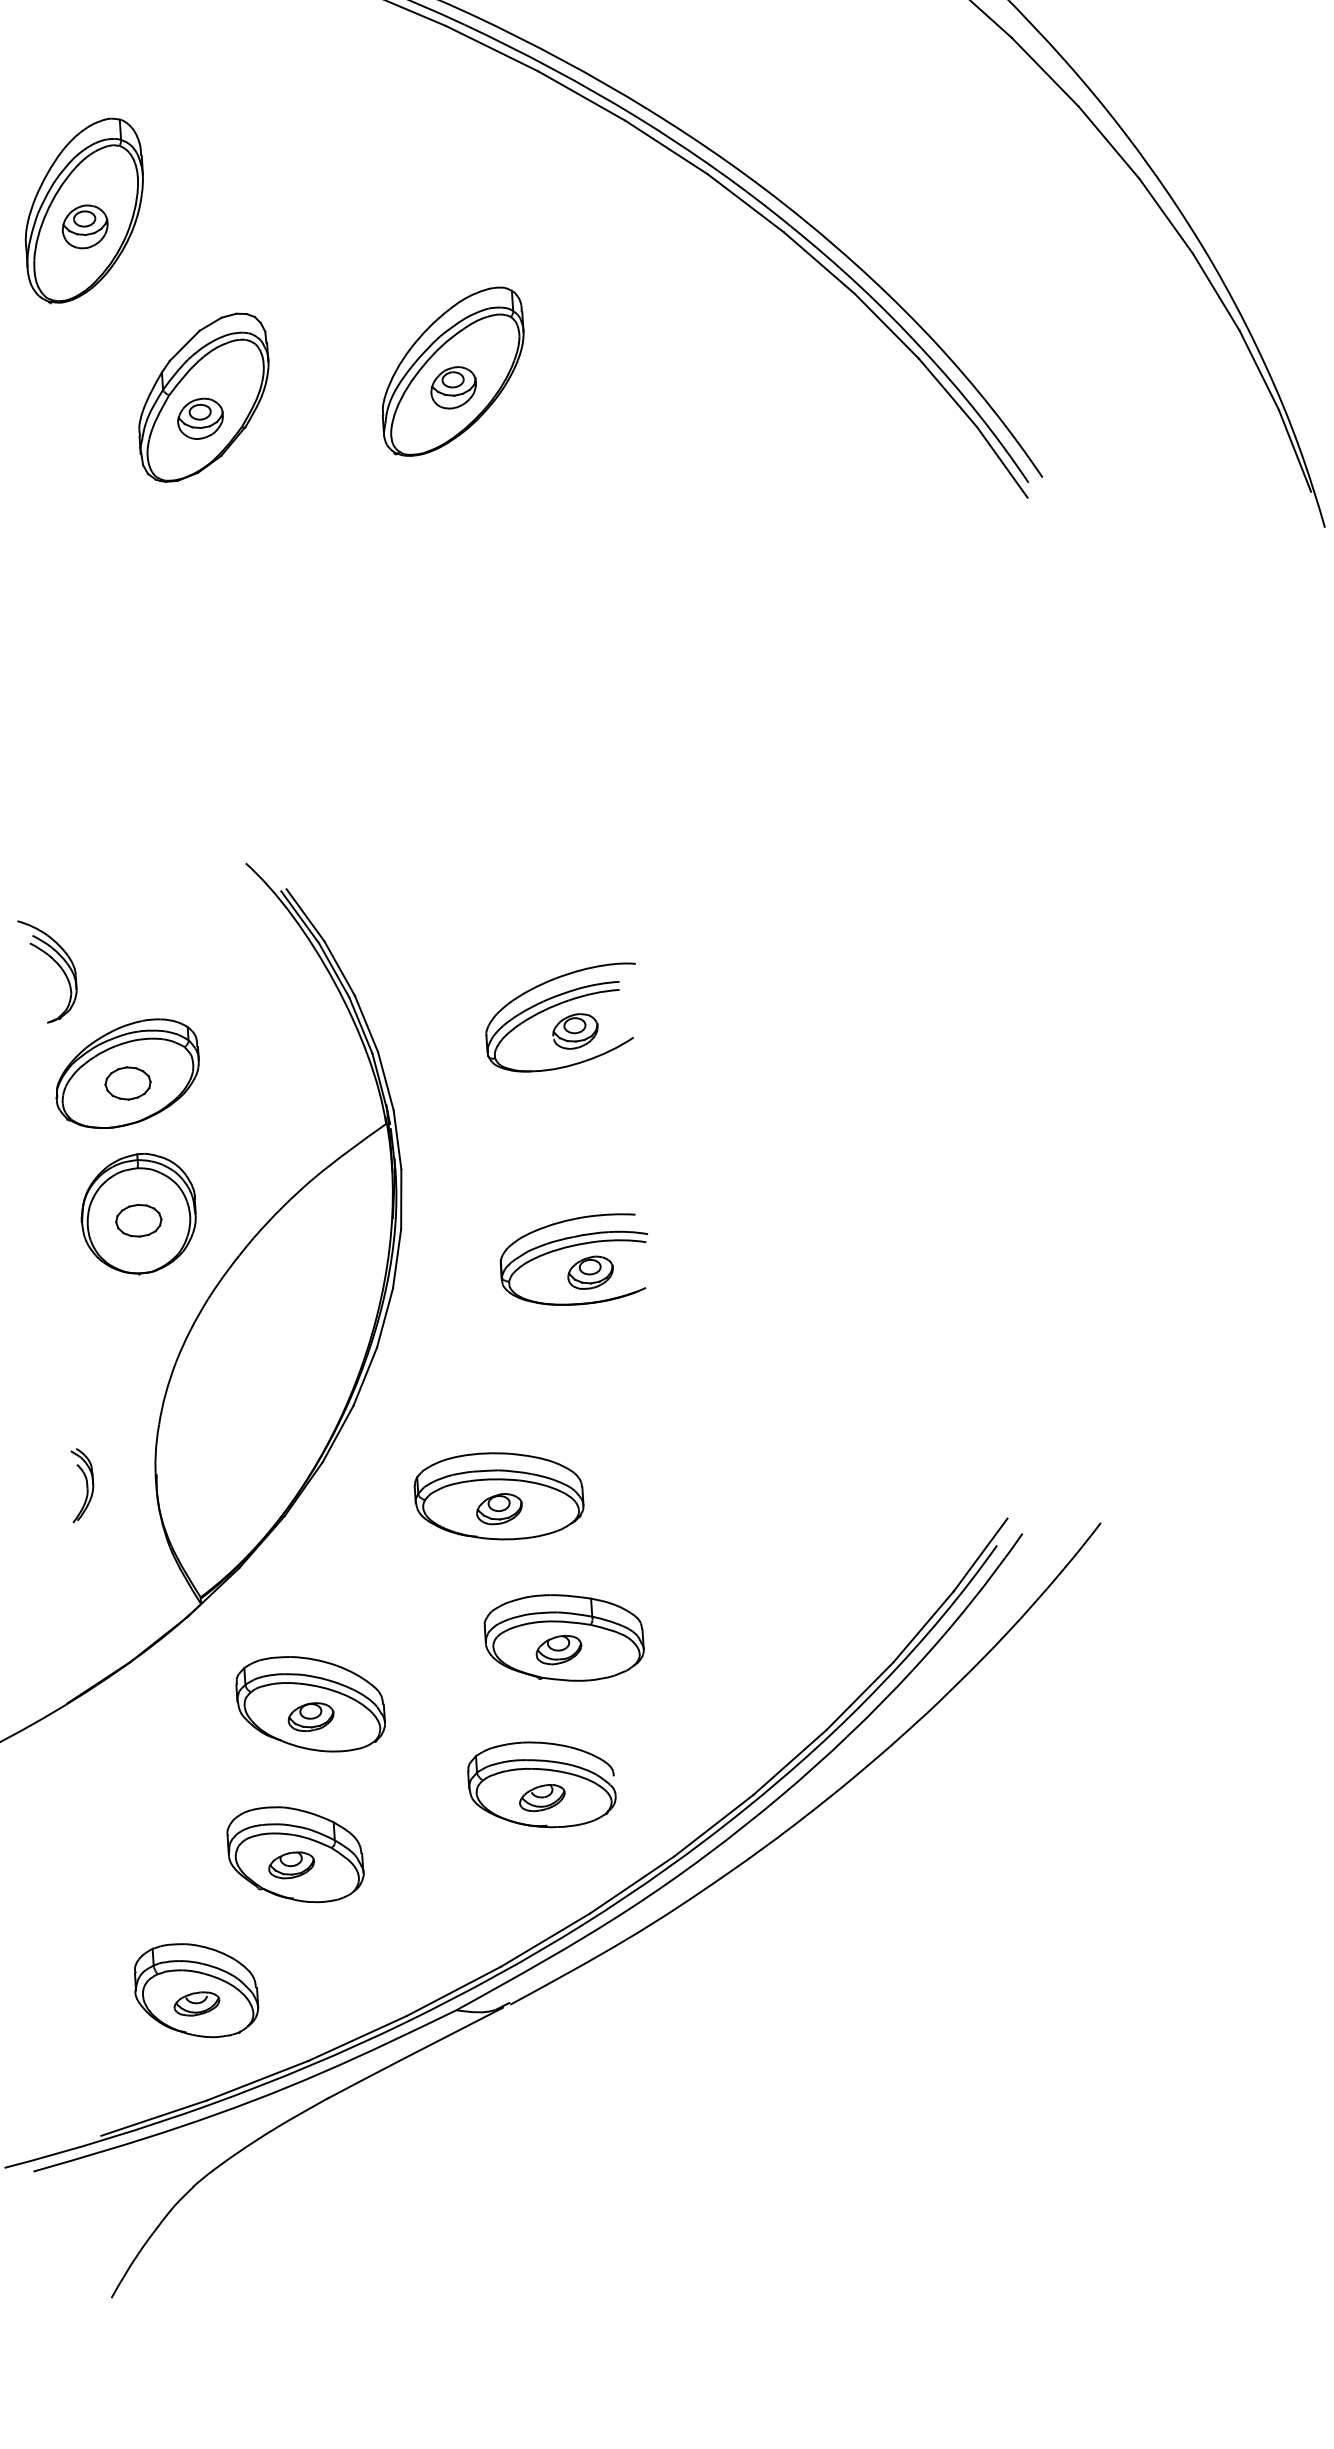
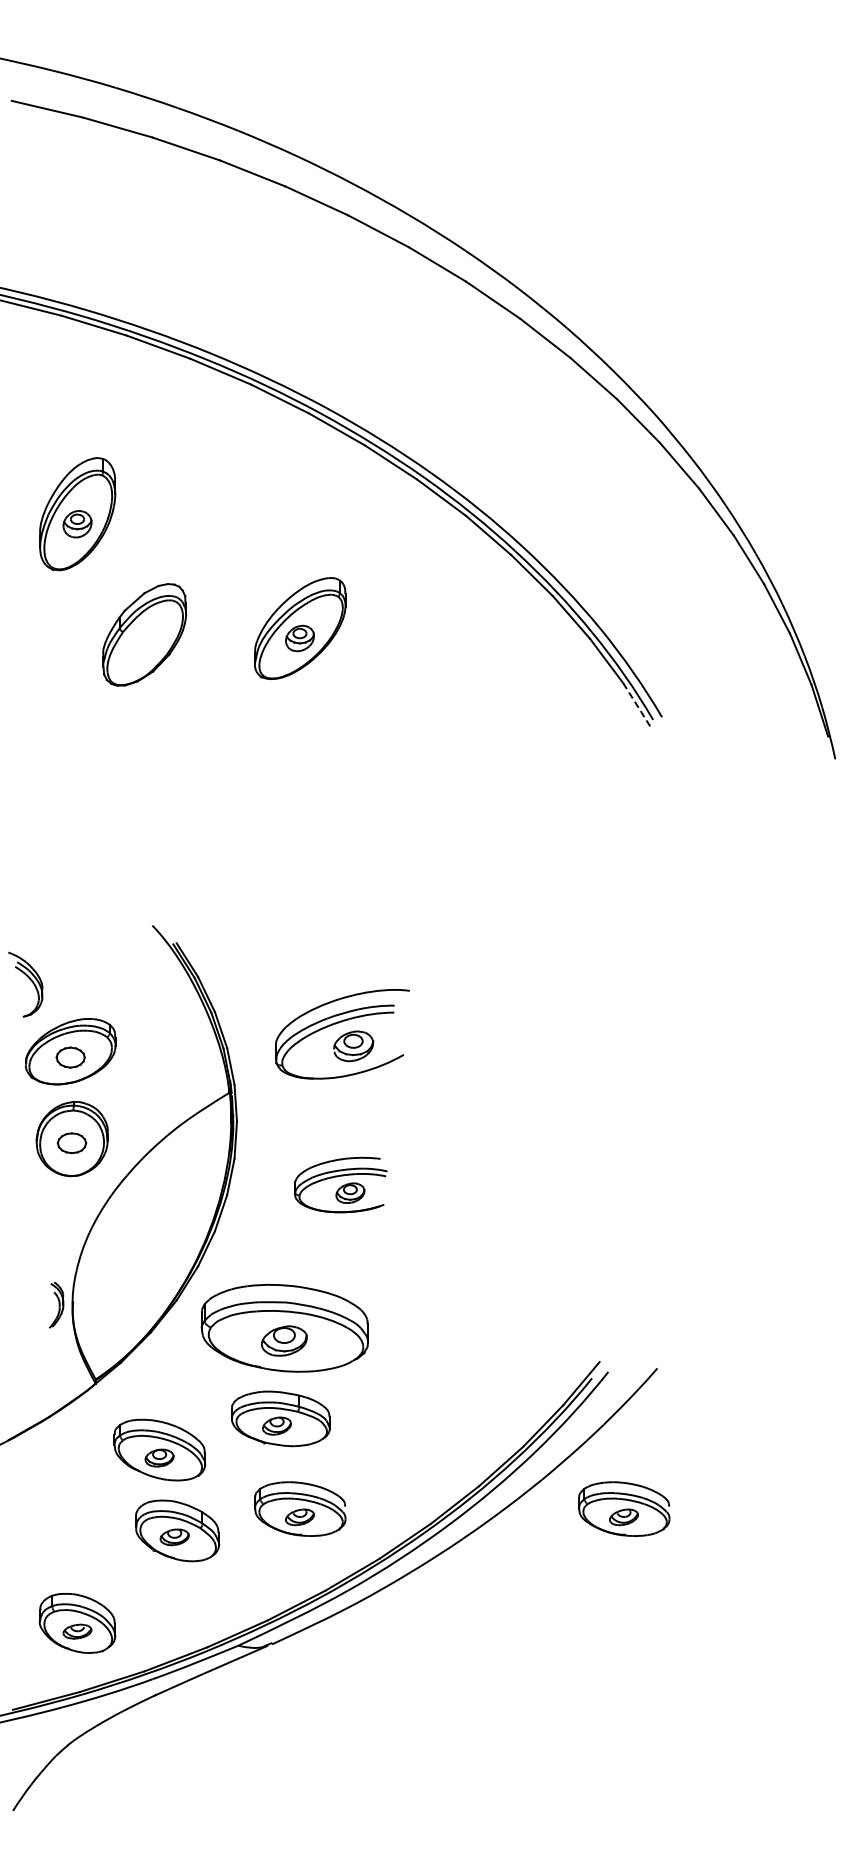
part: (200, 418) -> (141, 647), removed
line: (1002, 462) -> (637, 706), solid -> dashed
part: (561, 1017) -> (342, 1033), size x1.4
part: (82, 1484) -> (56, 1304), moved
part: (498, 1496) -> (284, 1328), size x1.6
part: (563, 1637) -> (280, 1418), moved
part: (1062, 1751) -> (624, 1508), added
part: (295, 1854) -> (177, 1530), moved

